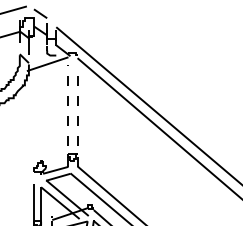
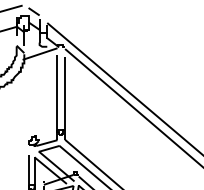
line: (68, 115) -> (57, 97), dashed -> solid
line: (77, 116) -> (65, 97), dashed -> solid

